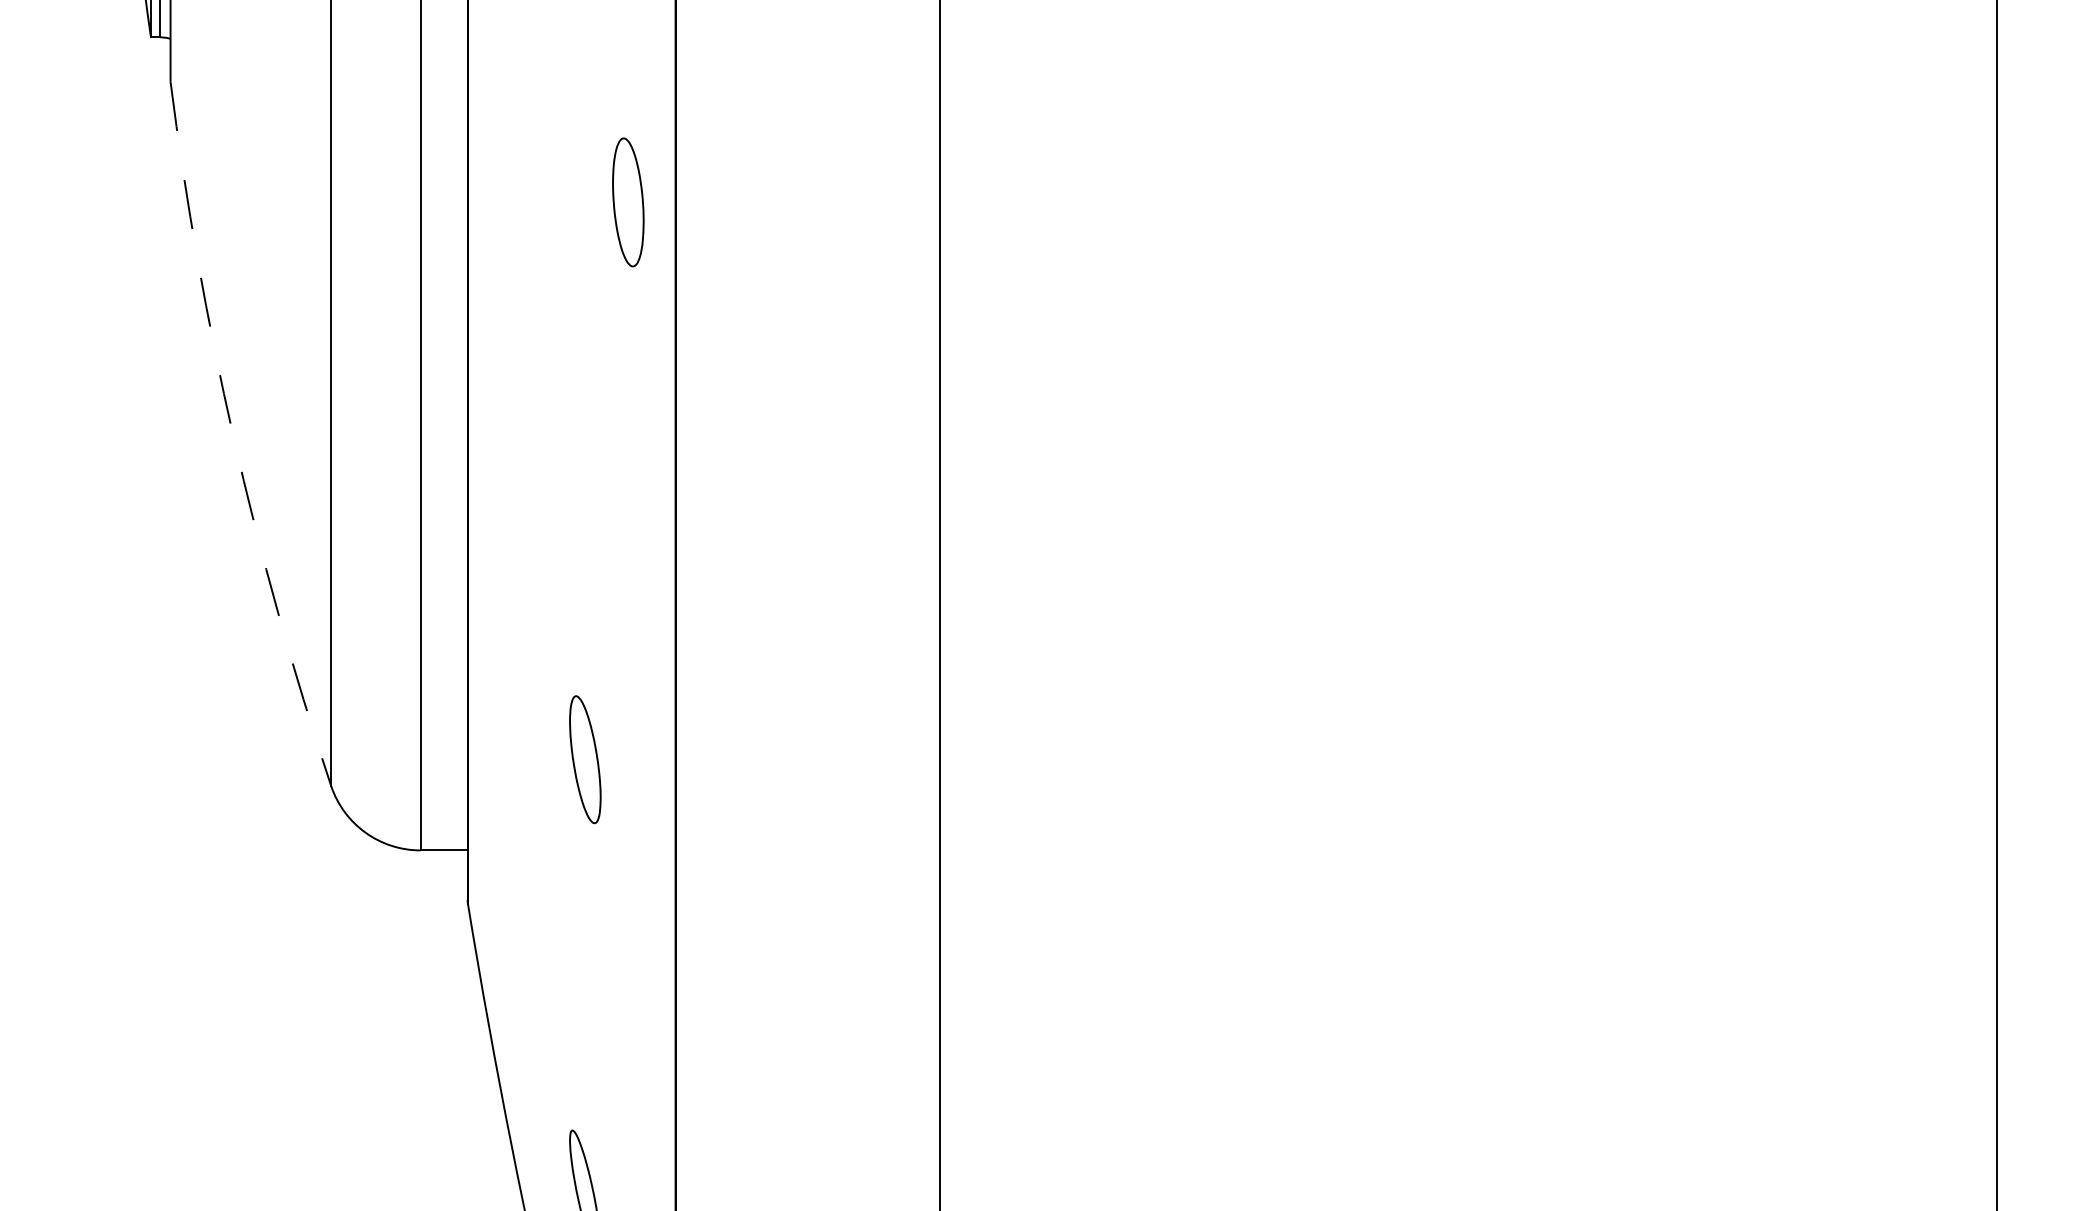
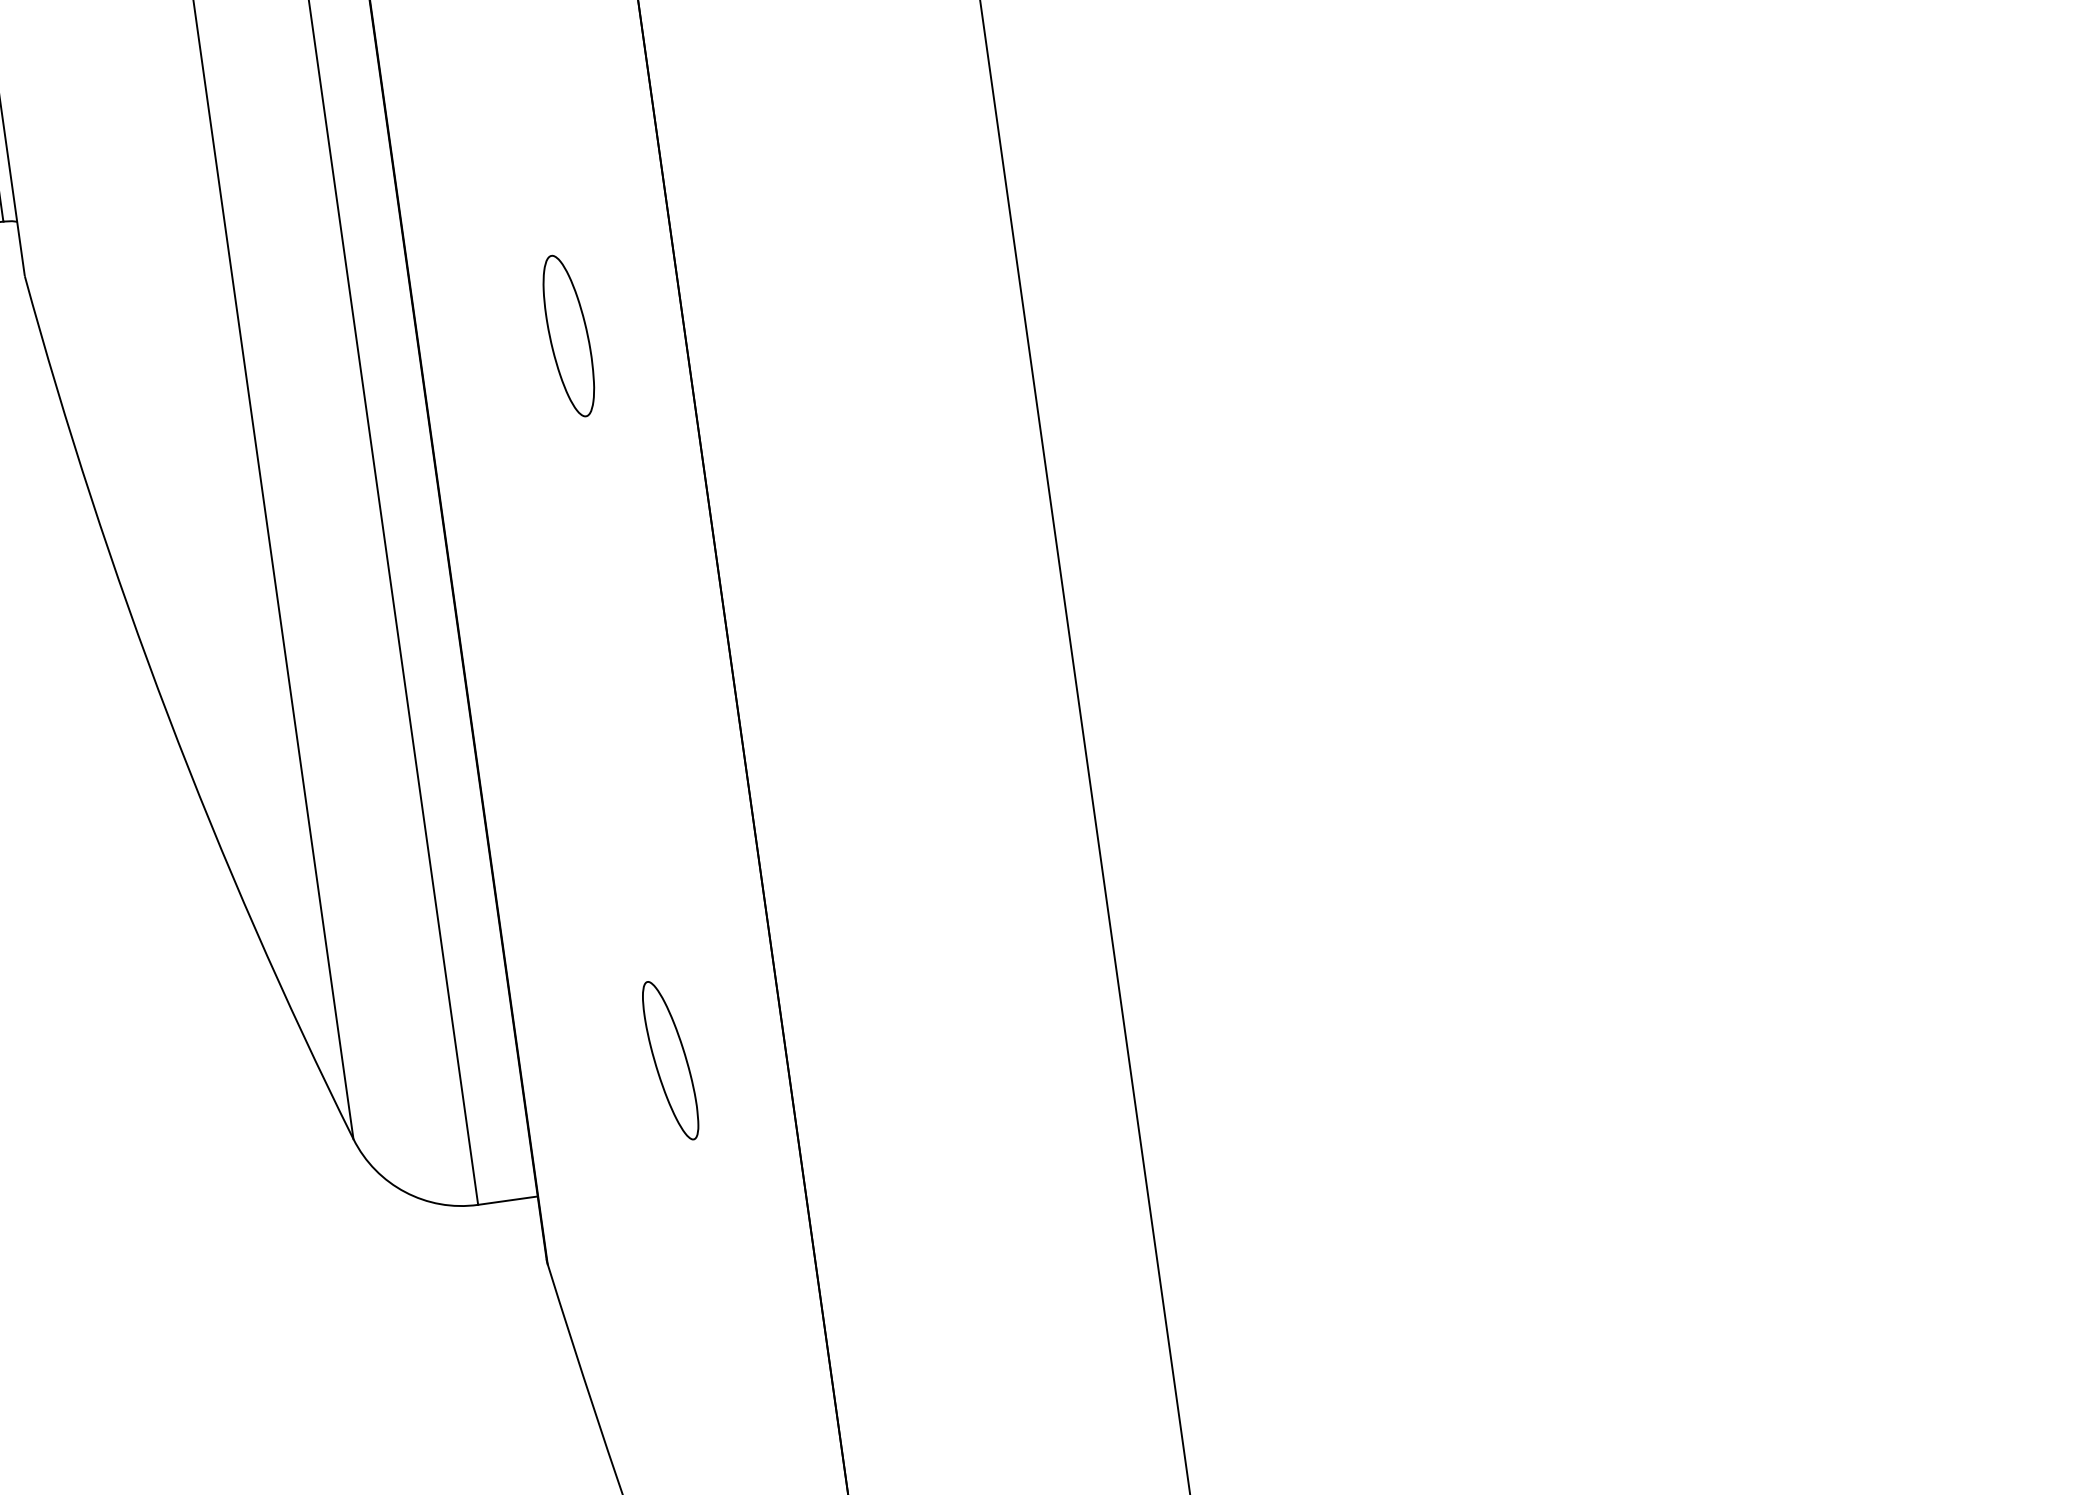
part: (628, 202) -> (569, 336), moved
arc: (233, 437) -> (167, 715), dashed -> solid

